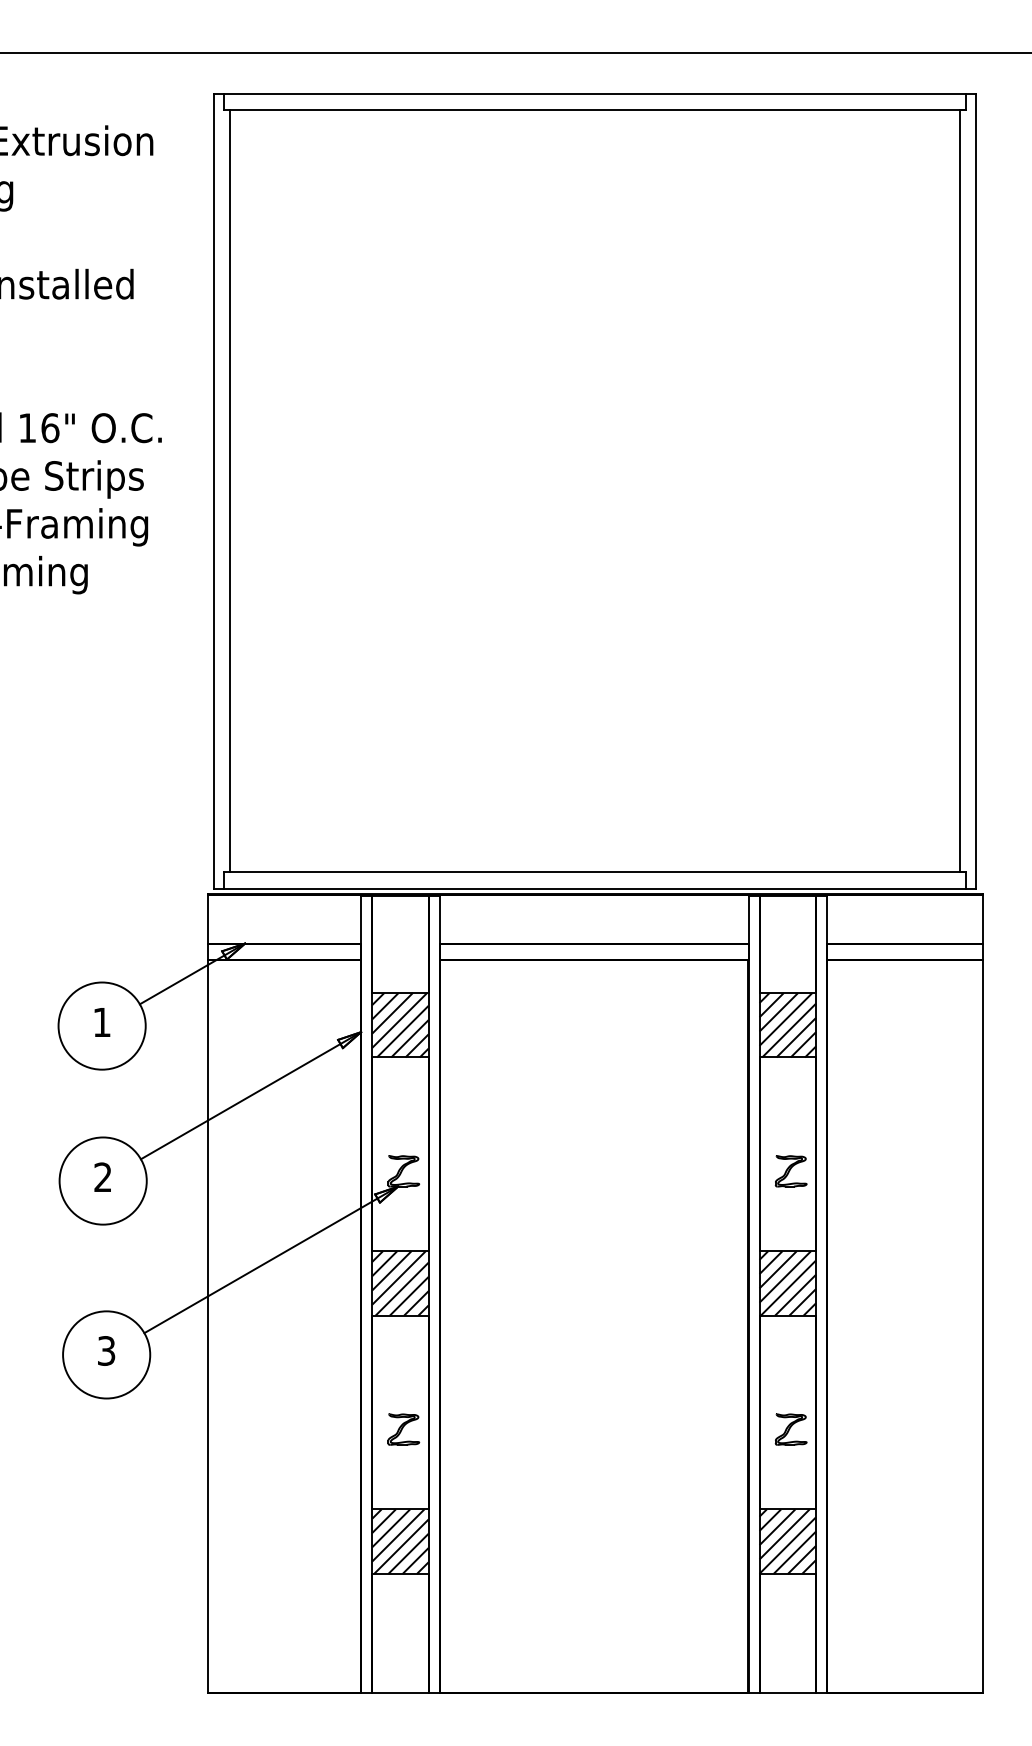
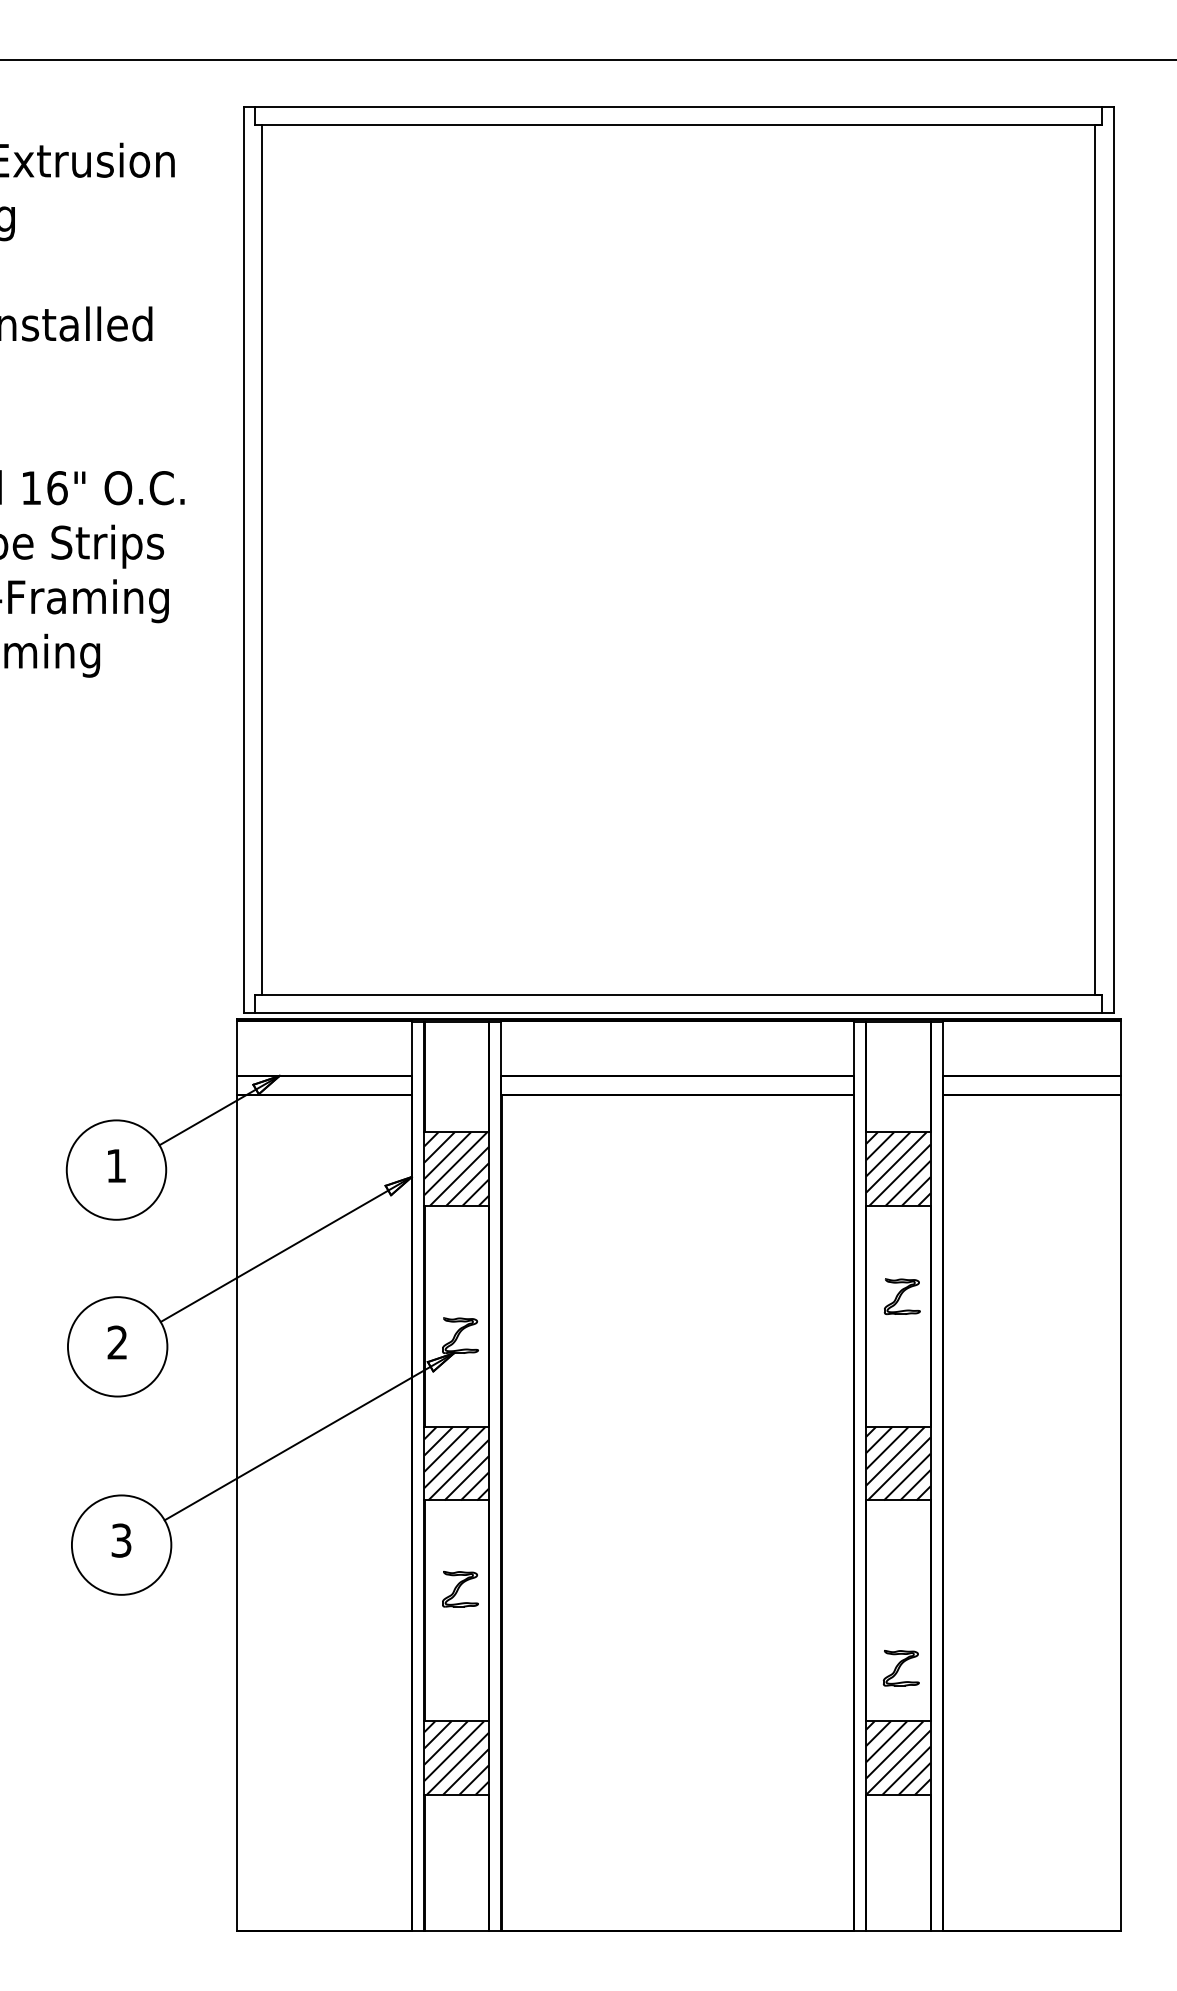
part: (790, 1171) -> (901, 1296), moved
part: (403, 1429) -> (460, 1589), moved
part: (790, 1429) -> (900, 1668), moved

